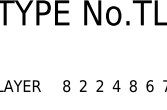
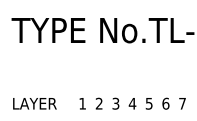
text: (66, 85) -> (82, 103), 8 -> 1
text: (99, 85) -> (115, 103), 2 -> 3
text: (132, 85) -> (148, 103), 8 -> 5

